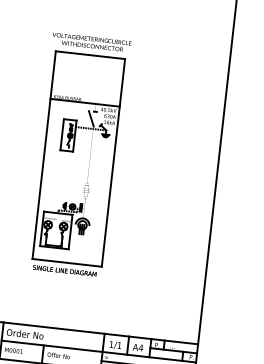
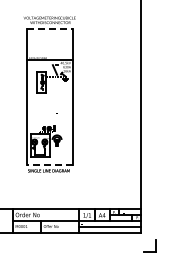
line: (90, 54) -> (49, 28), solid -> dashed
line: (66, 262) -> (49, 165), solid -> dashed

